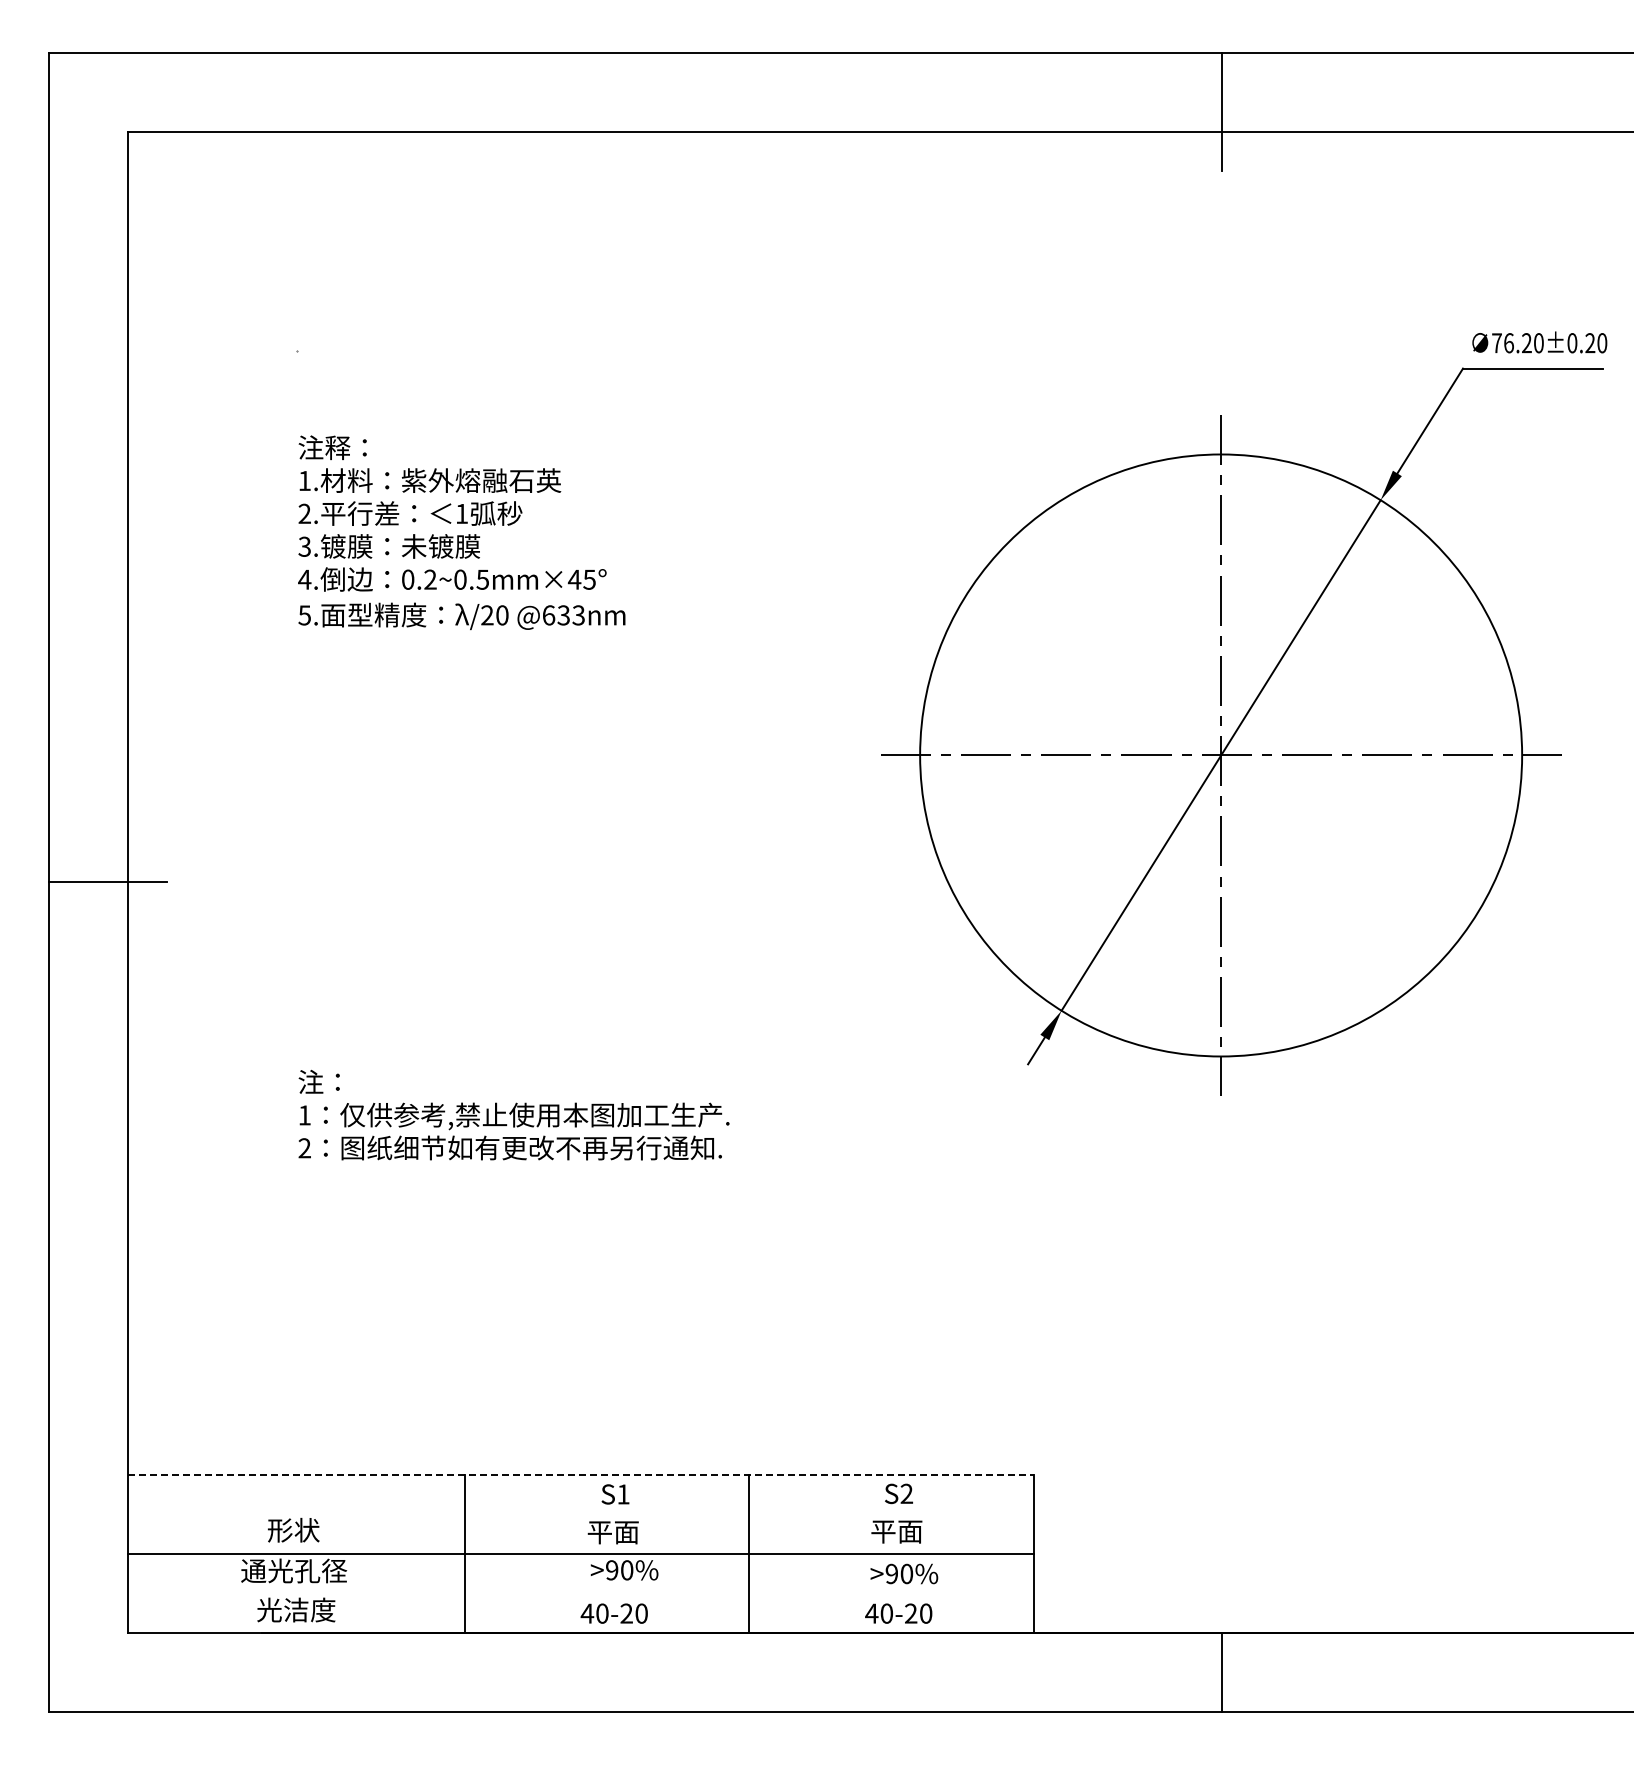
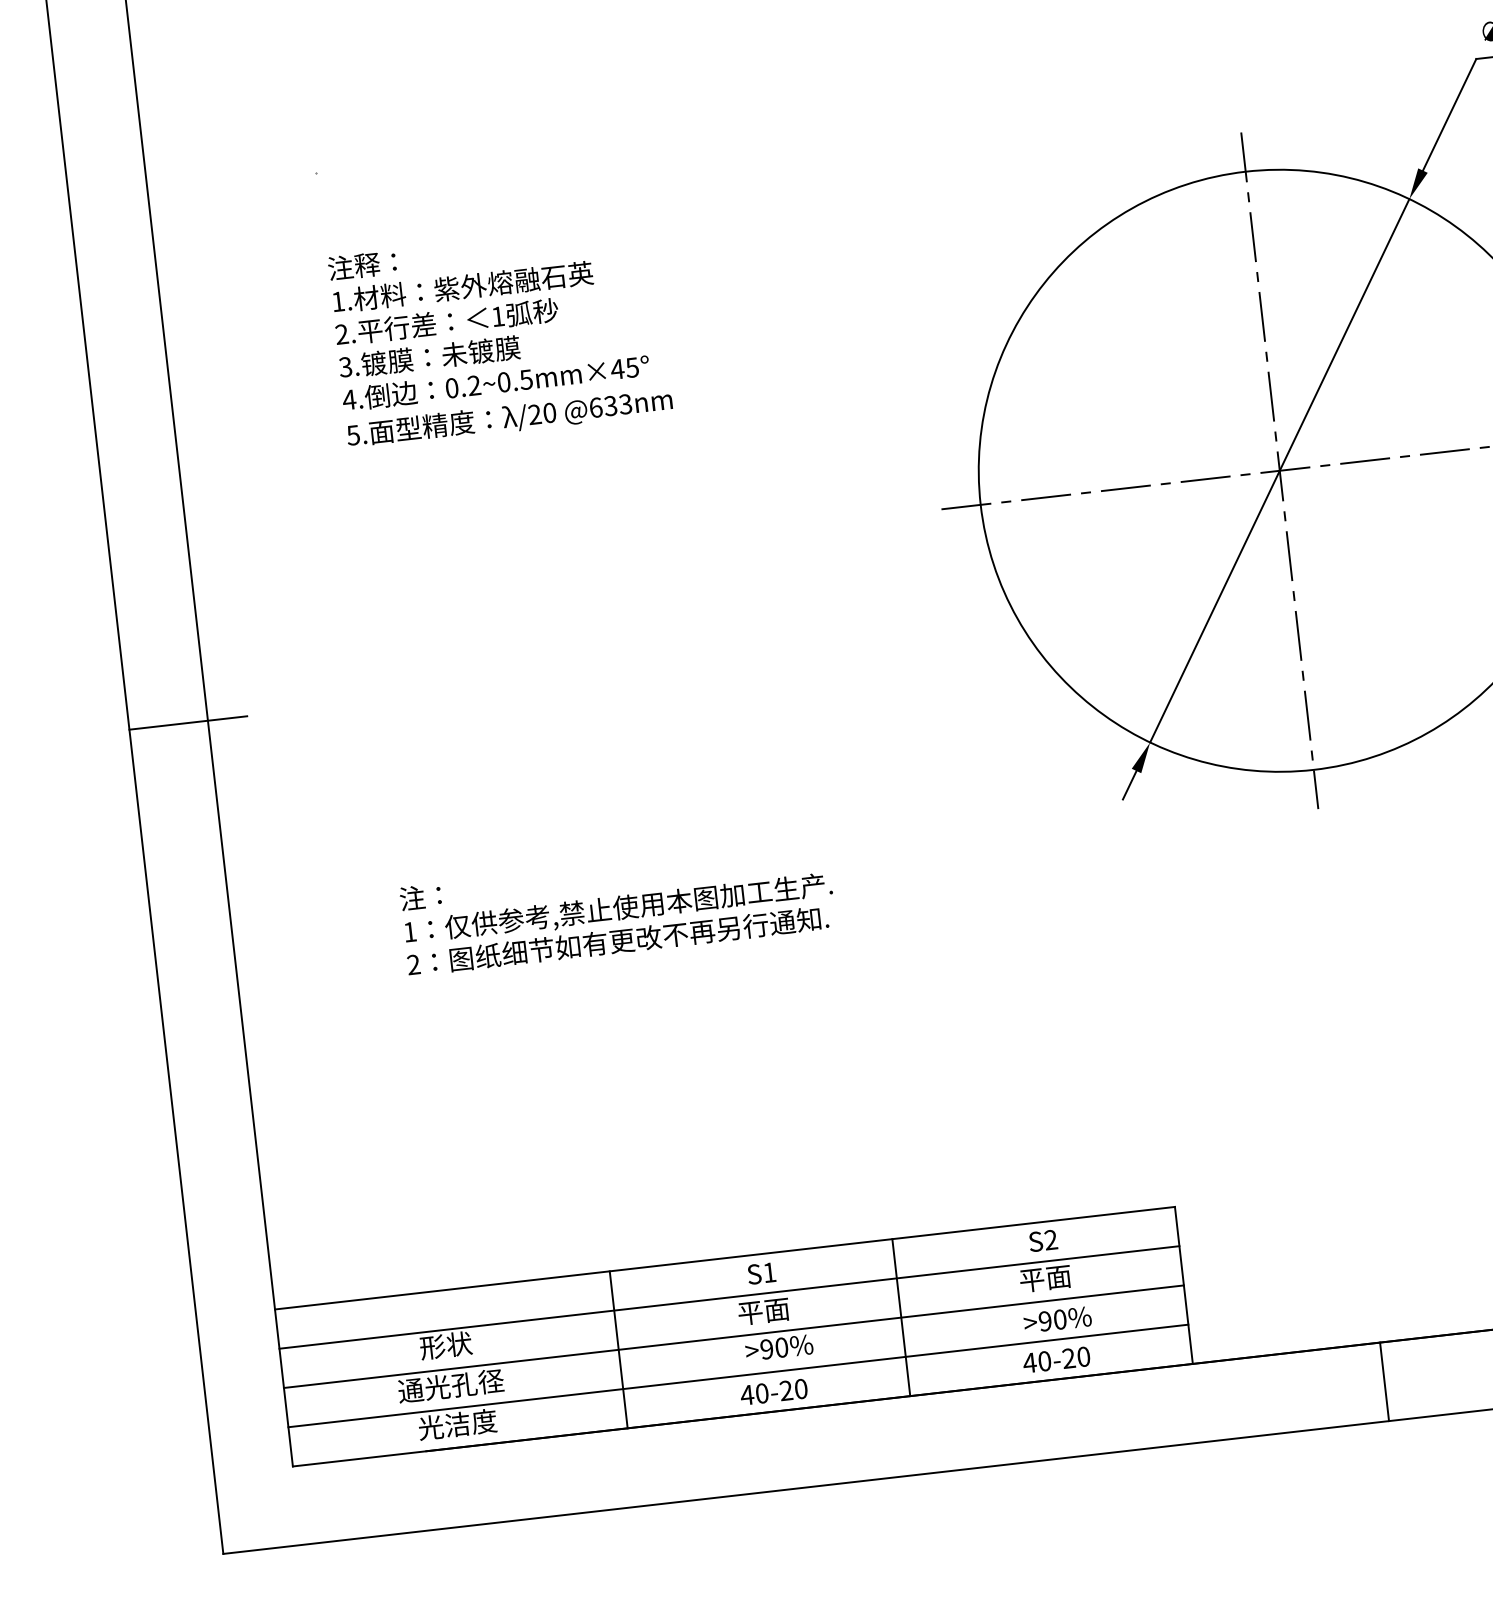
line: (580, 1475) -> (724, 1258), dashed -> solid
line: (580, 1514) -> (729, 1297), added
line: (580, 1593) -> (738, 1375), added

